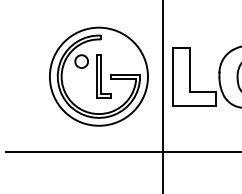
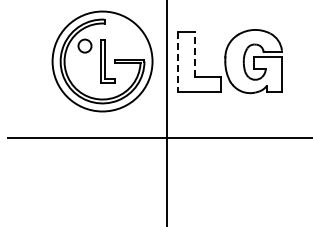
line: (190, 68) -> (195, 53), solid -> dashed
line: (172, 76) -> (177, 61), solid -> dashed

